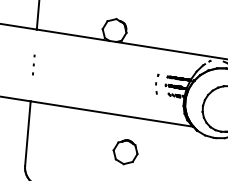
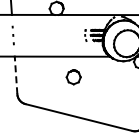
part: (34, 65) -> (13, 35), size x1.6
line: (28, 133) -> (16, 75), solid -> dashed

